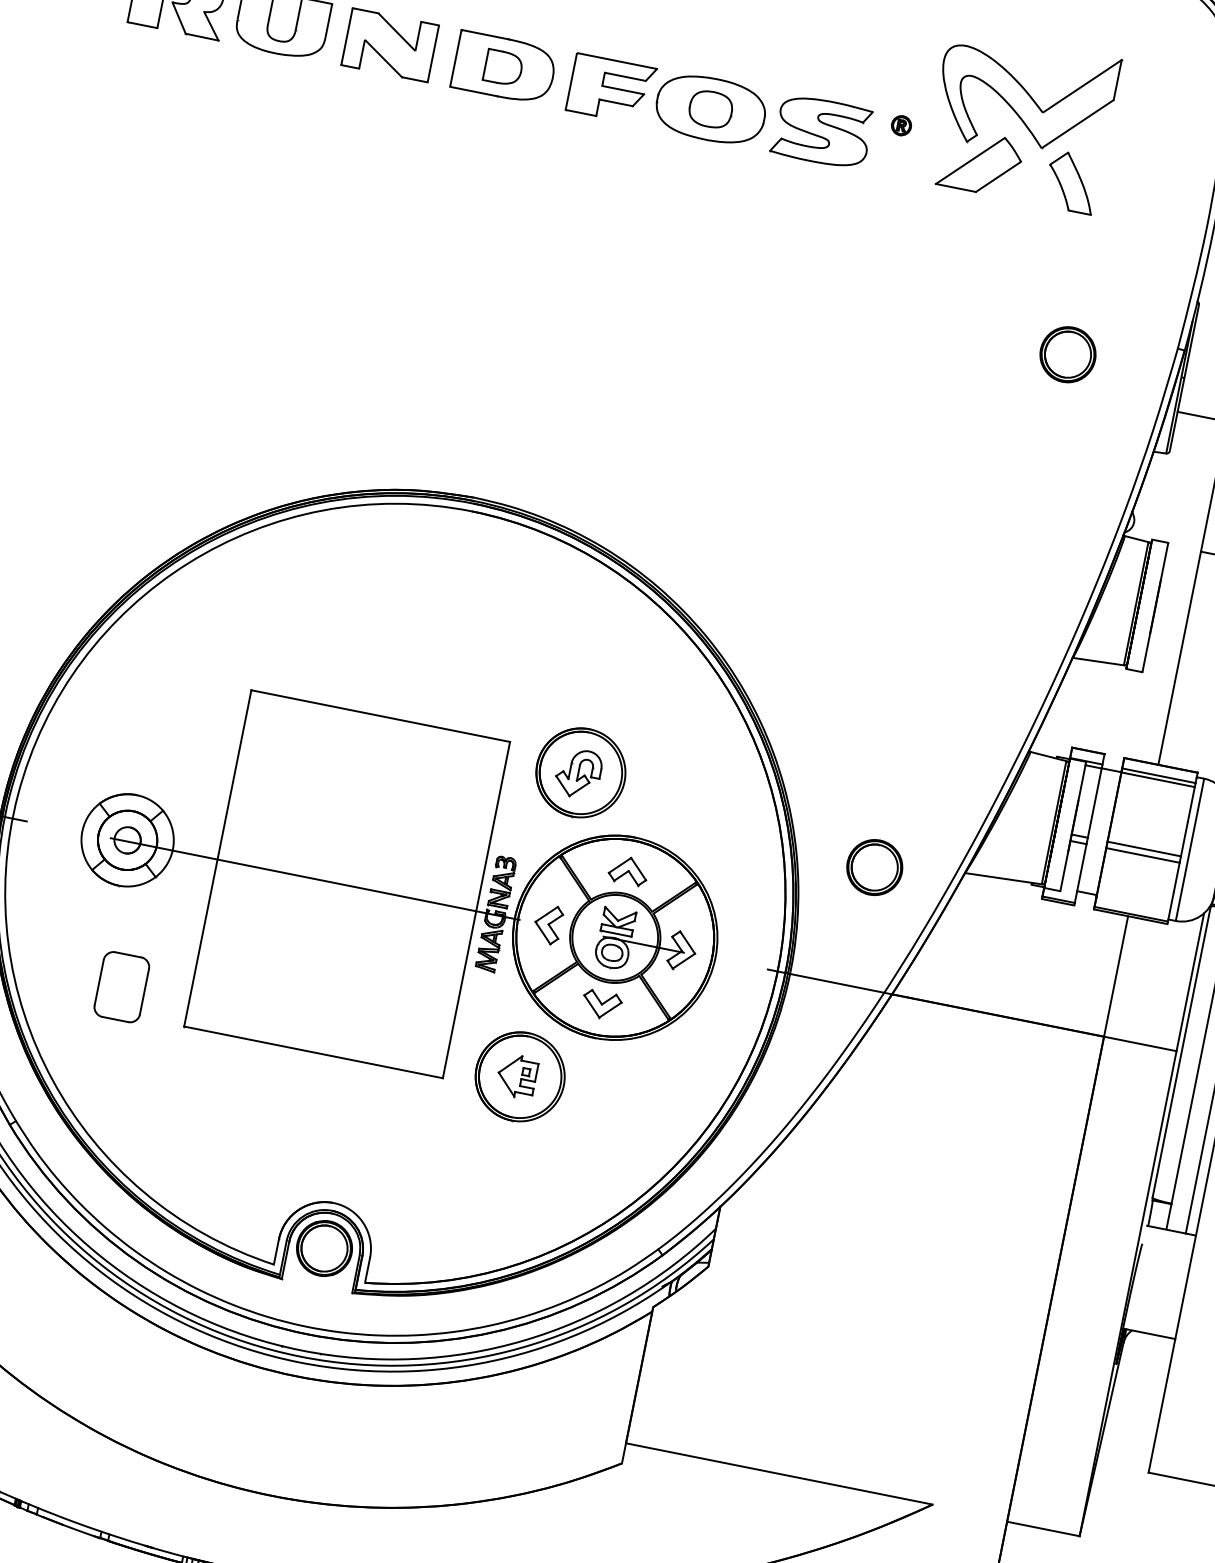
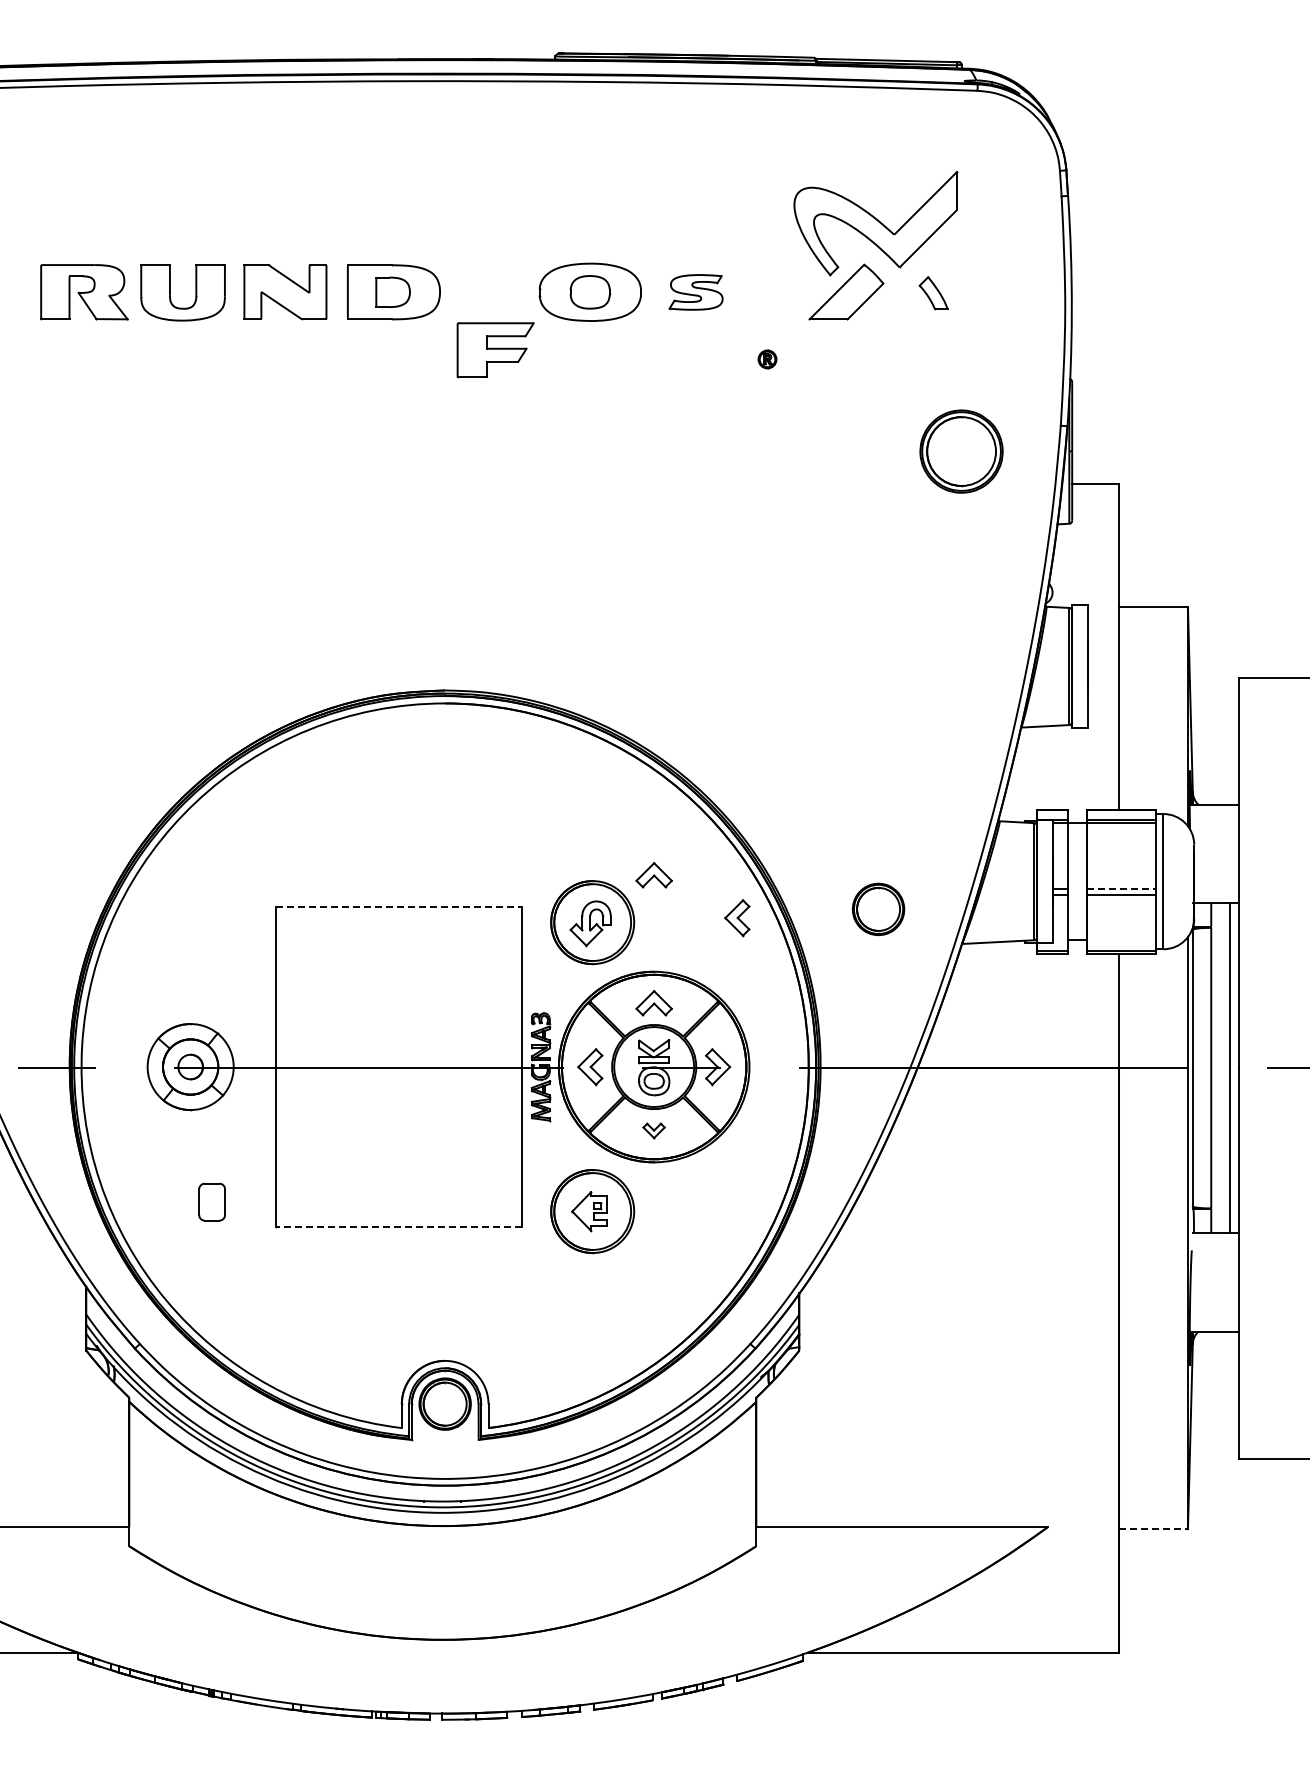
part: (611, 89) -> (495, 350), moved
part: (901, 125) -> (767, 359), moved
part: (821, 131) -> (695, 292), size x0.6
part: (1071, 181) -> (933, 292), size x0.6
part: (1068, 353) -> (961, 450), size x1.6
line: (380, 716) -> (399, 907), solid -> dashed
part: (654, 736) -> (653, 875), added
part: (734, 799) -> (737, 918), added
line: (1144, 849) -> (1121, 889), solid -> dashed
part: (874, 866) -> (878, 908), moved
part: (121, 986) -> (211, 1201), size x0.6
part: (601, 1004) -> (653, 1130), size x0.6
line: (313, 1052) -> (399, 1226), solid -> dashed
line: (1043, 1529) -> (1153, 1529), solid -> dashed

